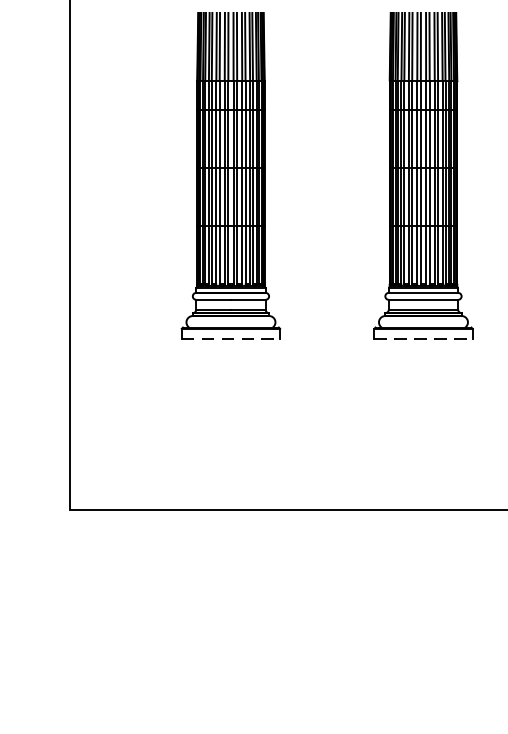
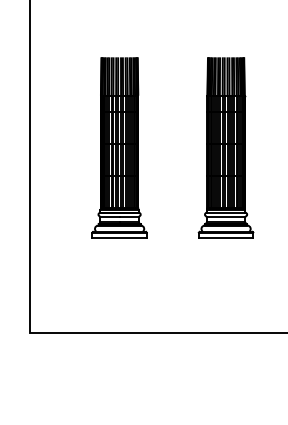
line: (232, 339) -> (120, 238), dashed -> solid
line: (424, 339) -> (226, 238), dashed -> solid

